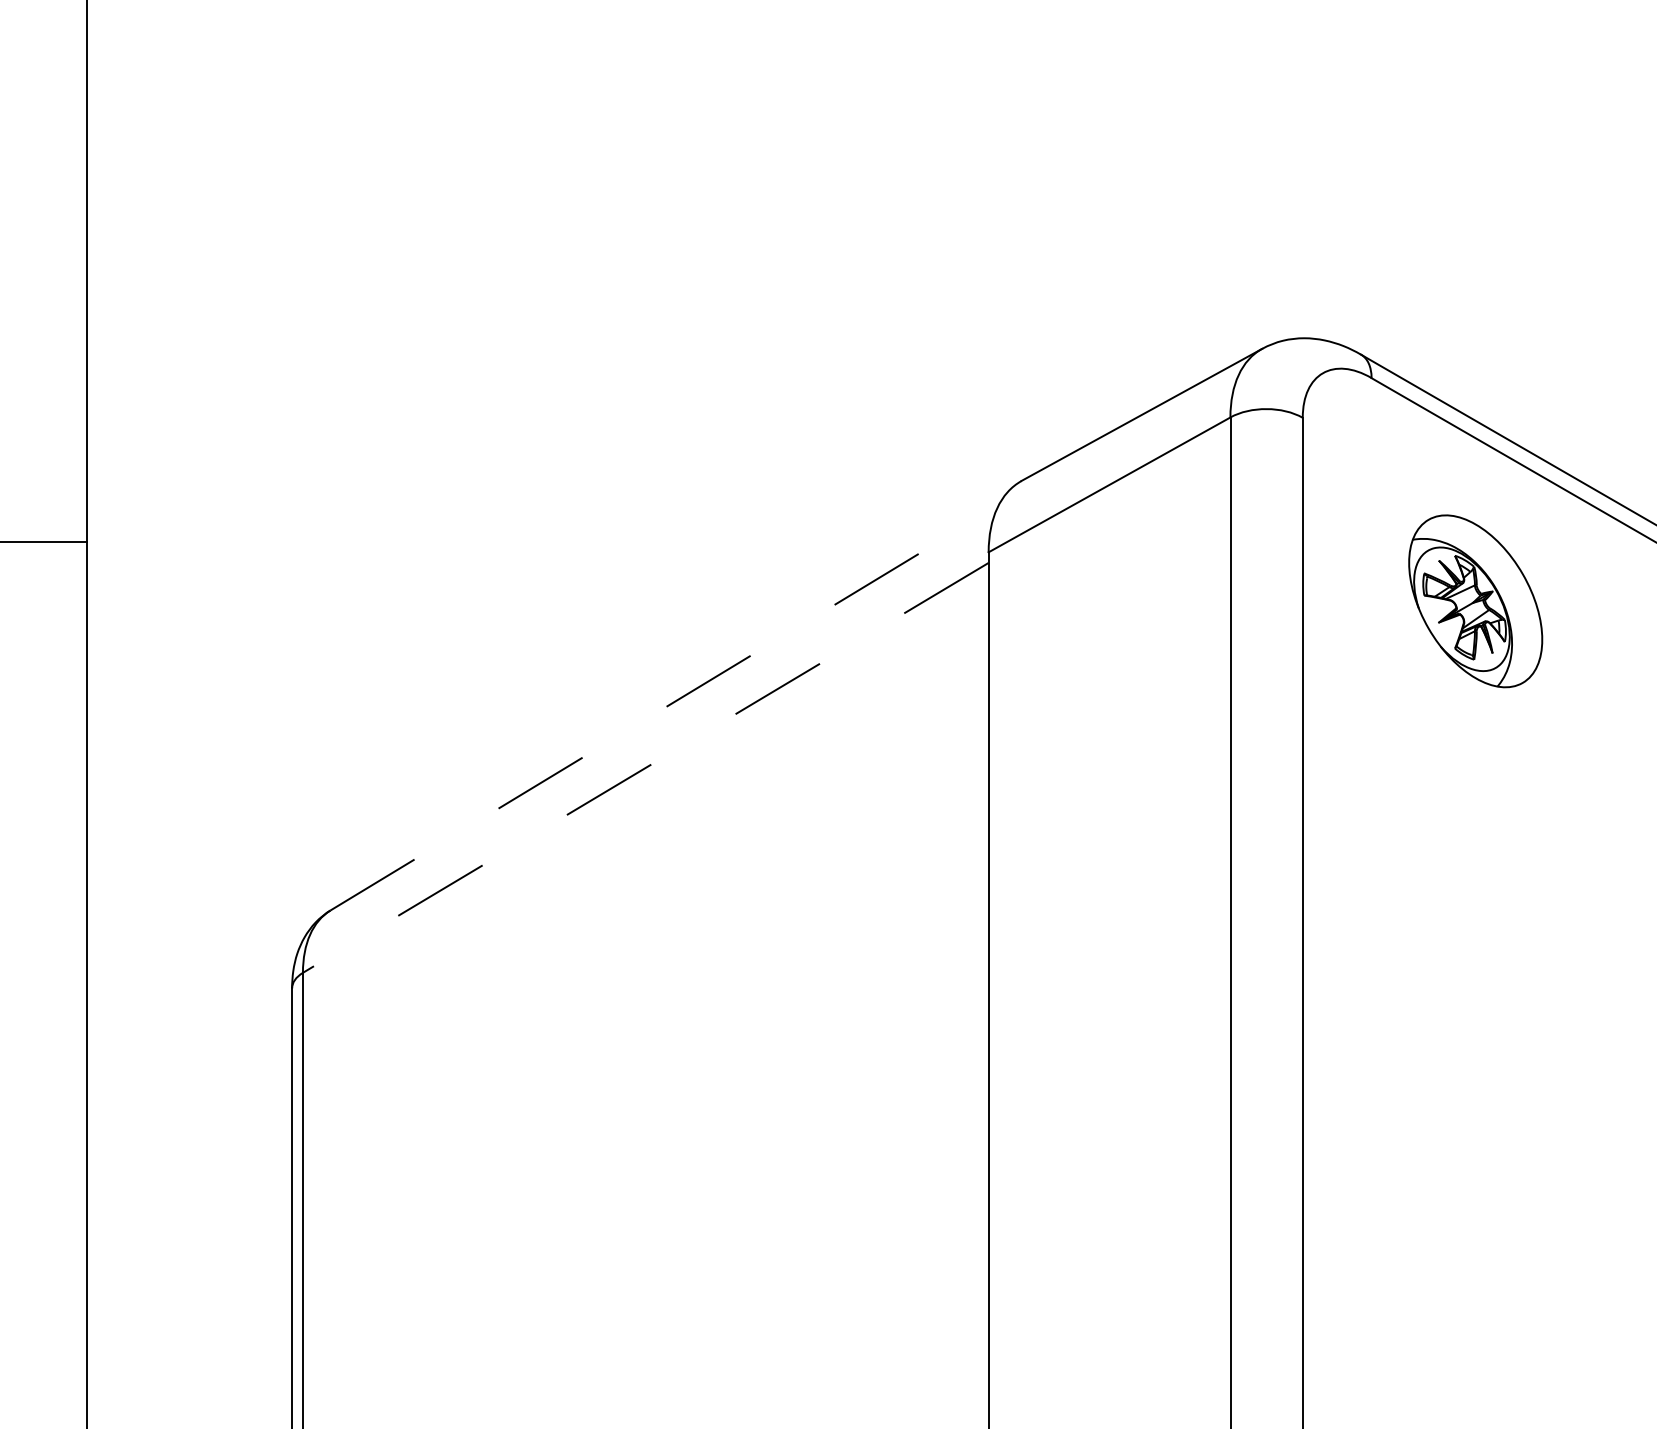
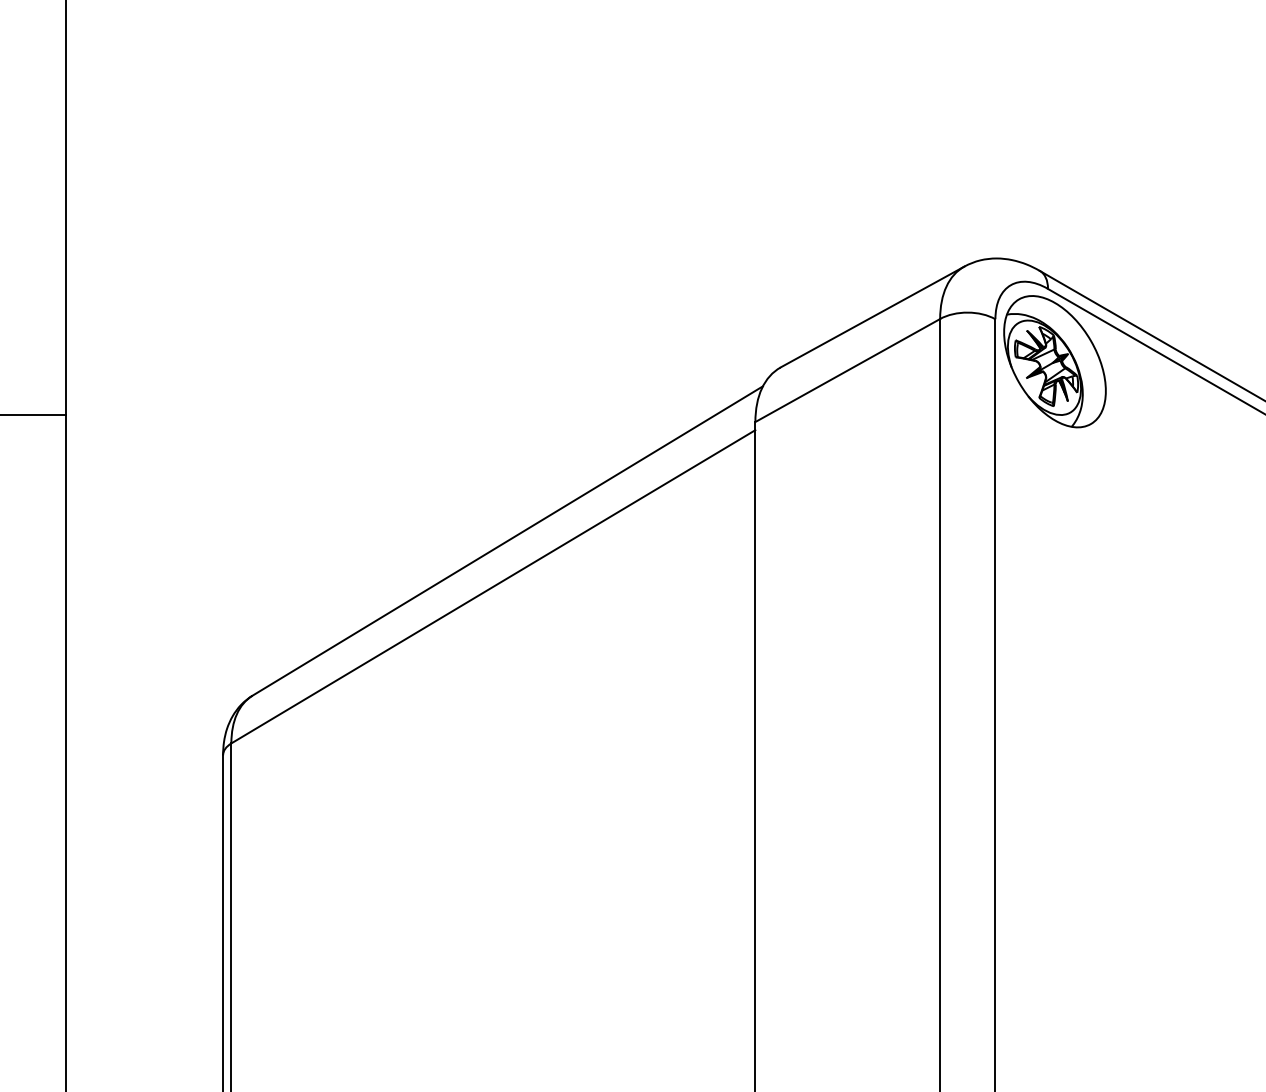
part: (1475, 601) -> (1054, 361), moved
line: (664, 708) -> (507, 541), dashed -> solid
line: (645, 768) -> (493, 587), dashed -> solid

